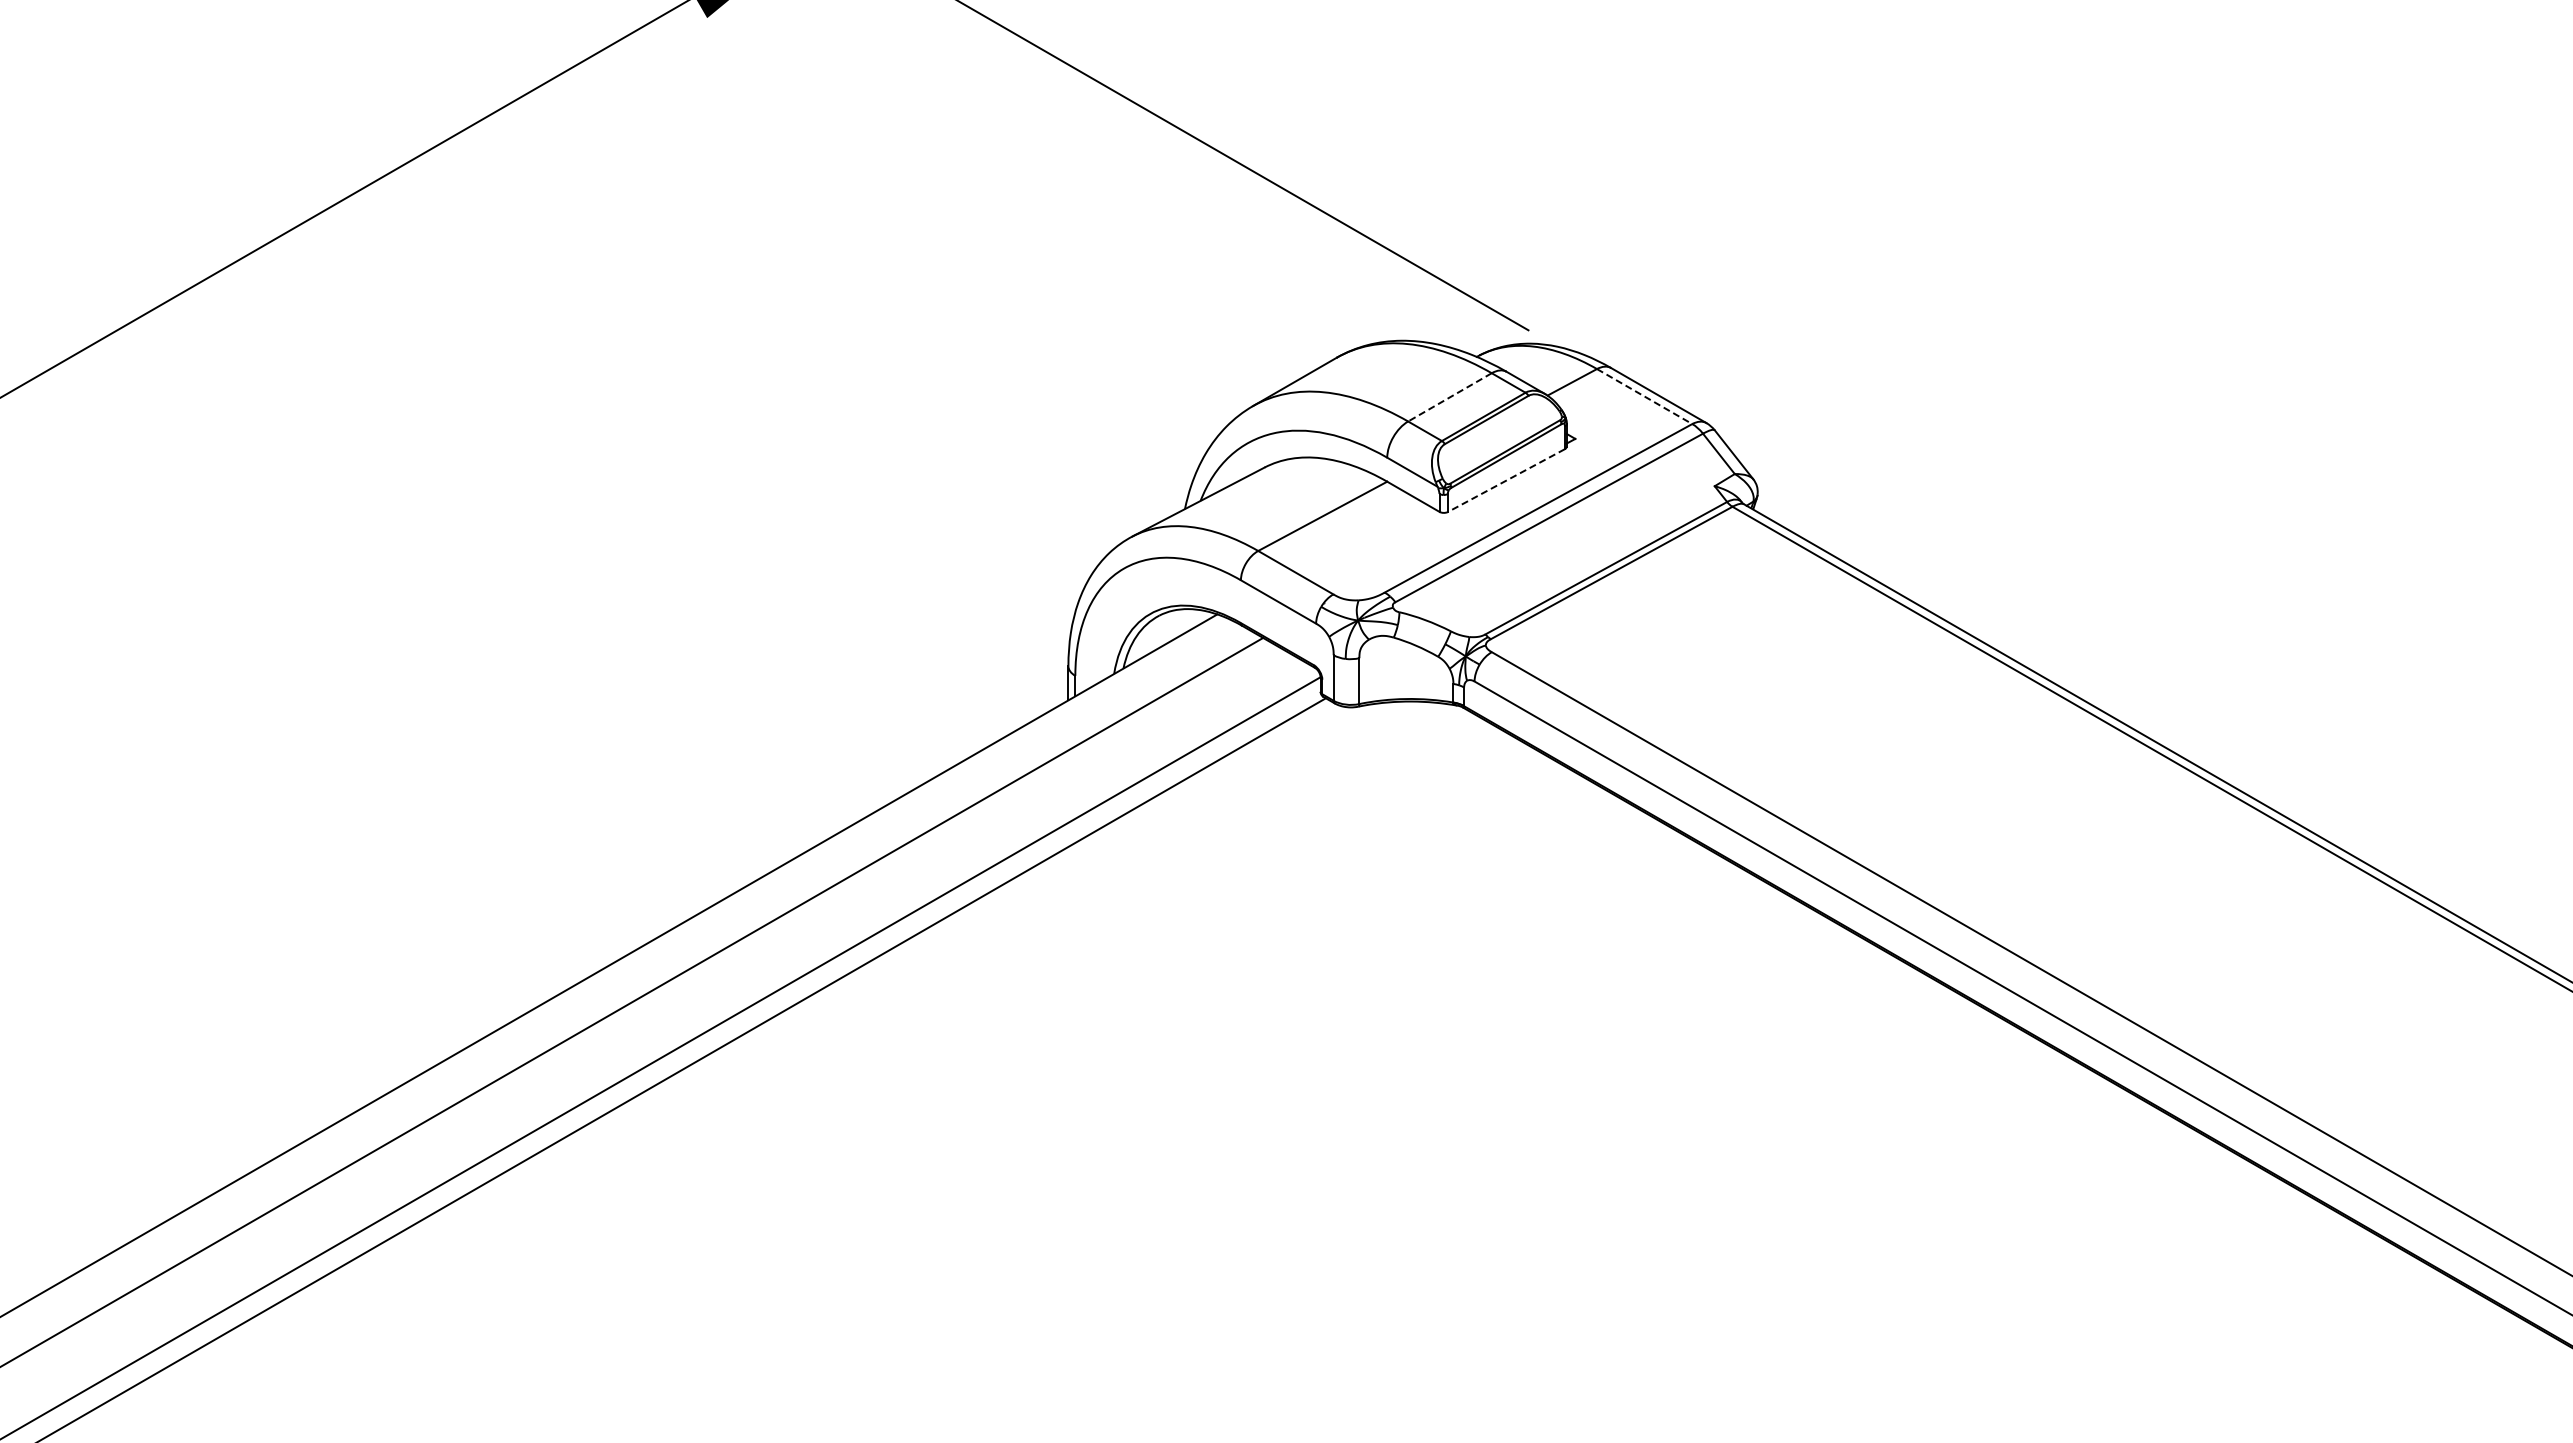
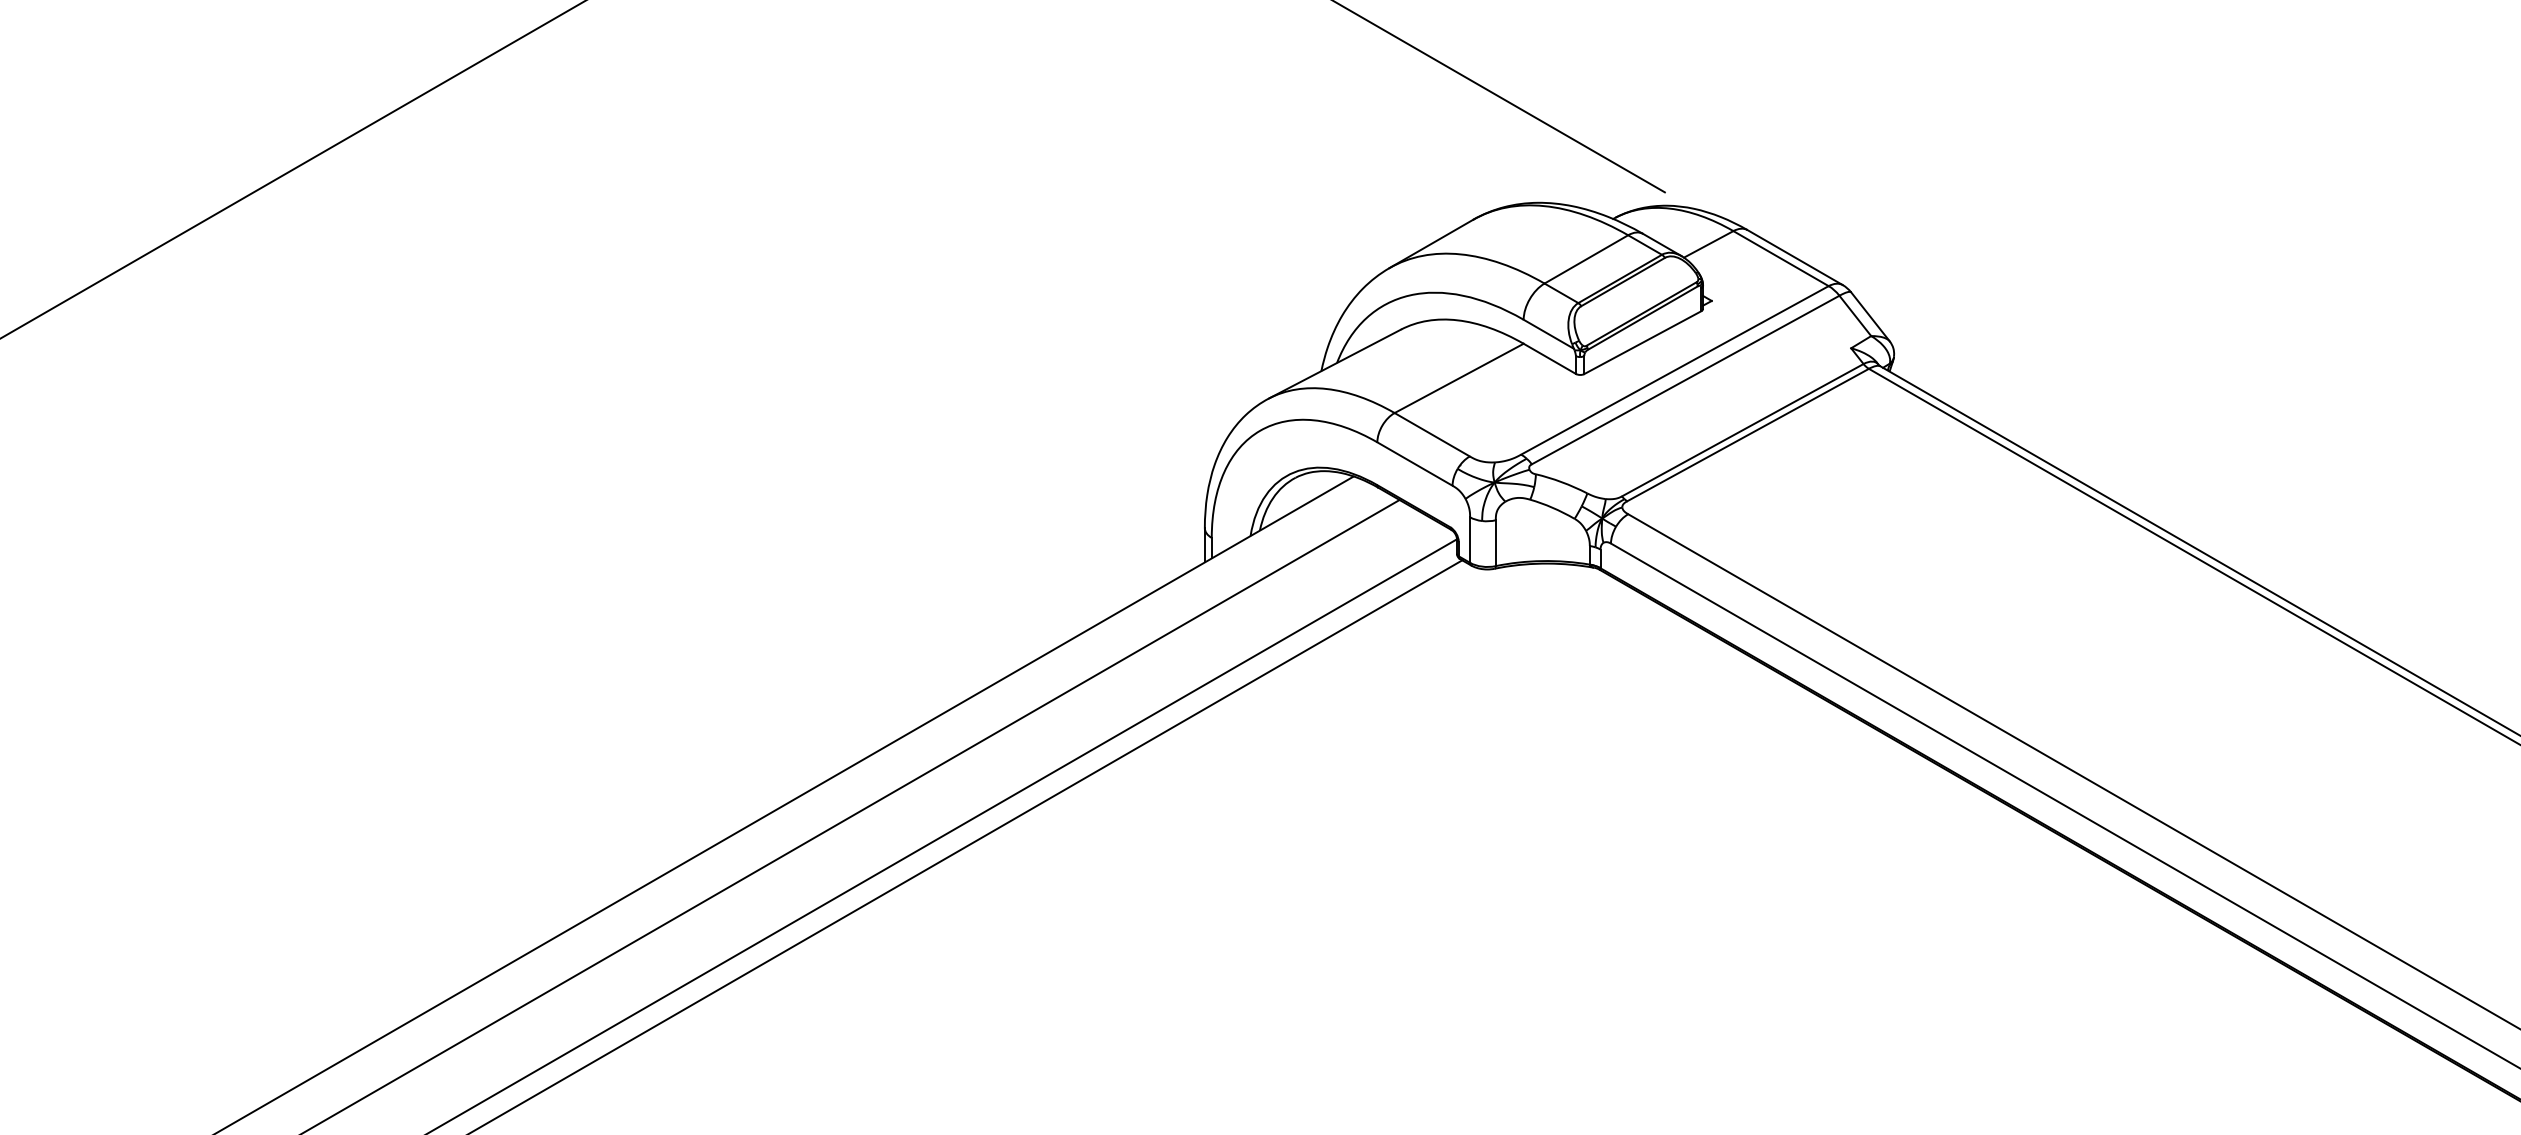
line: (1645, 396) -> (1781, 258), dashed -> solid
line: (1449, 397) -> (1585, 259), dashed -> solid
line: (1505, 480) -> (1641, 342), dashed -> solid

